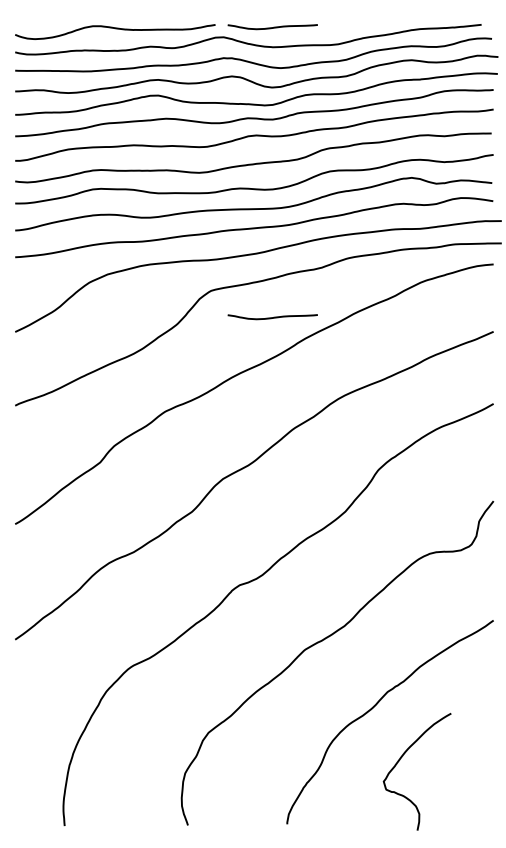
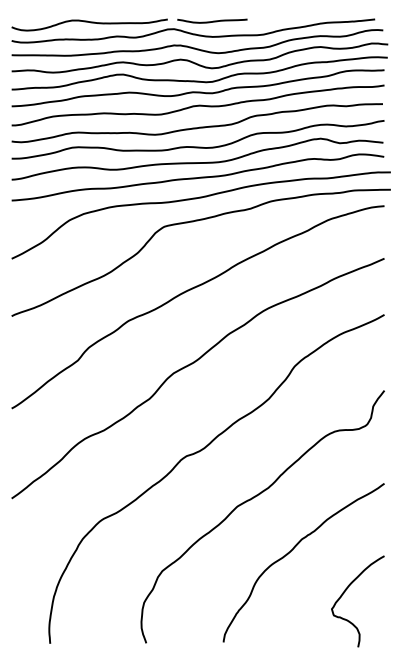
curve: (274, 316) -> (213, 246), removed
curve: (401, 760) -> (345, 592), moved

